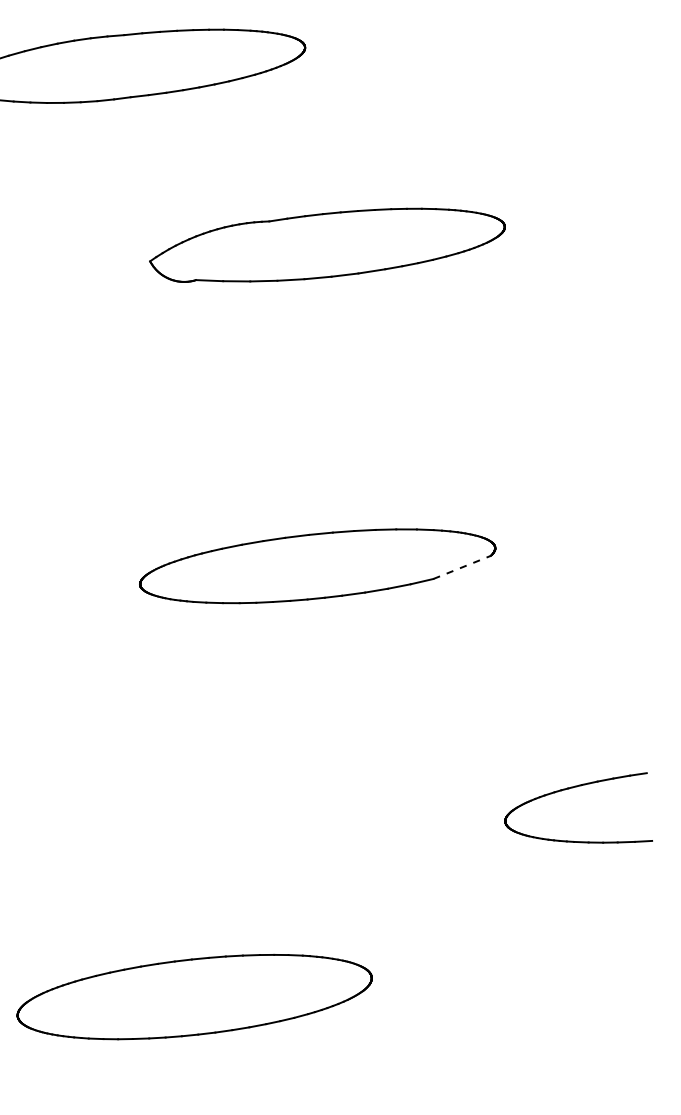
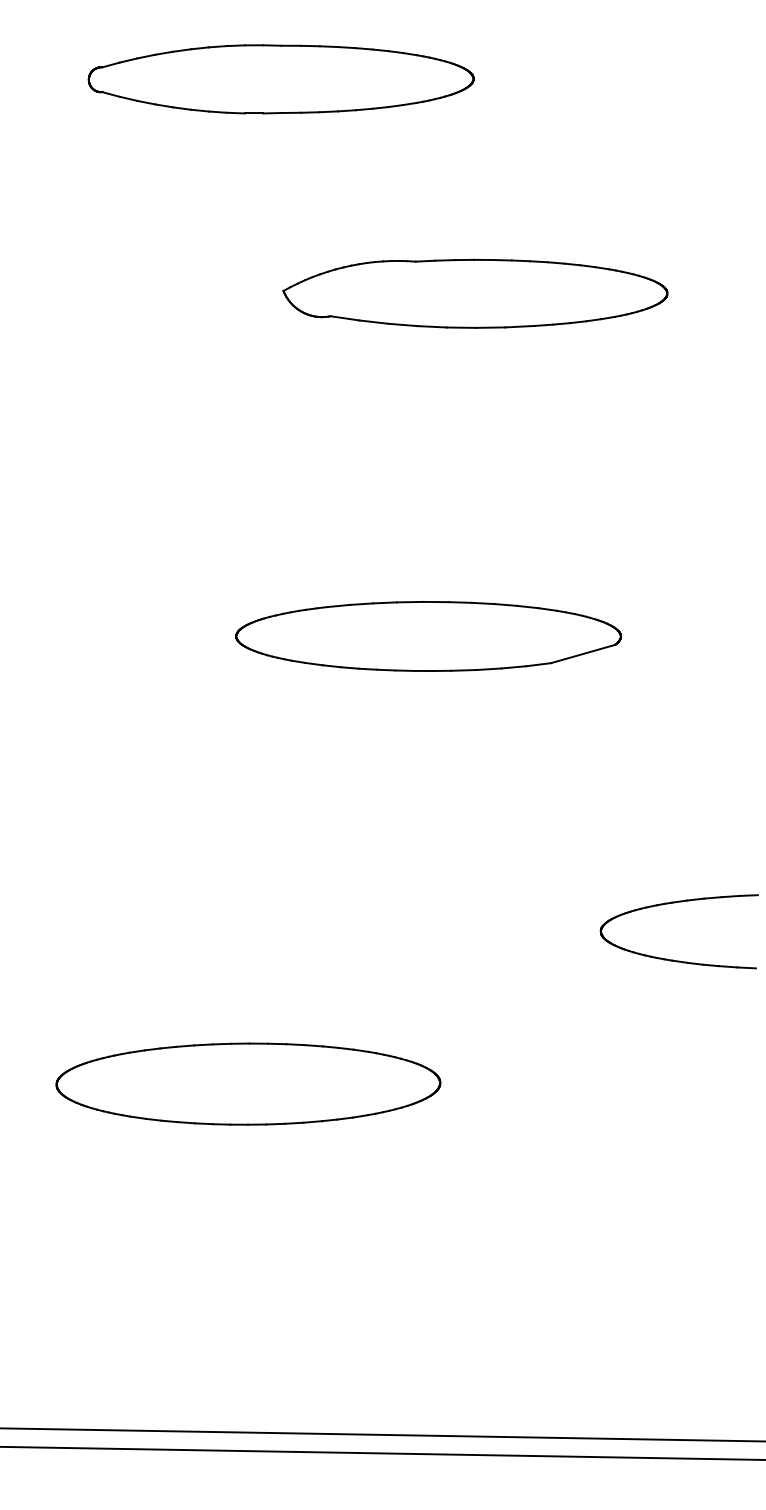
line: (462, 566) -> (583, 653), dashed -> solid

